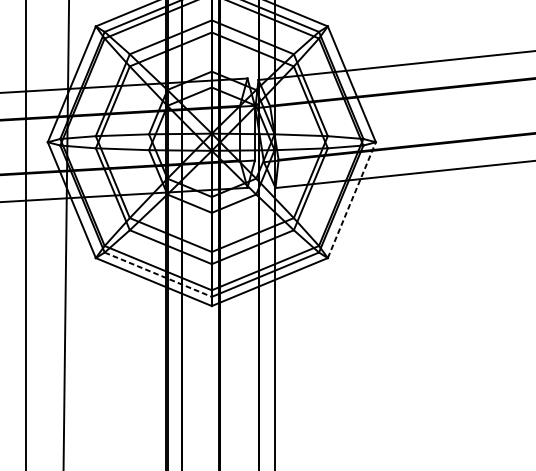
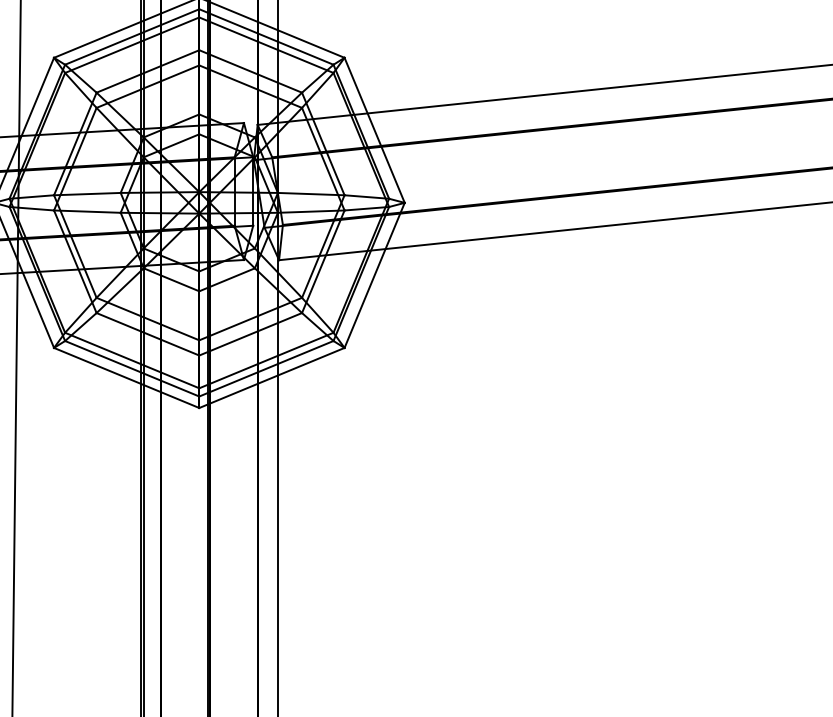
line: (351, 200) -> (374, 275), dashed -> solid
line: (158, 274) -> (132, 368), dashed -> solid

